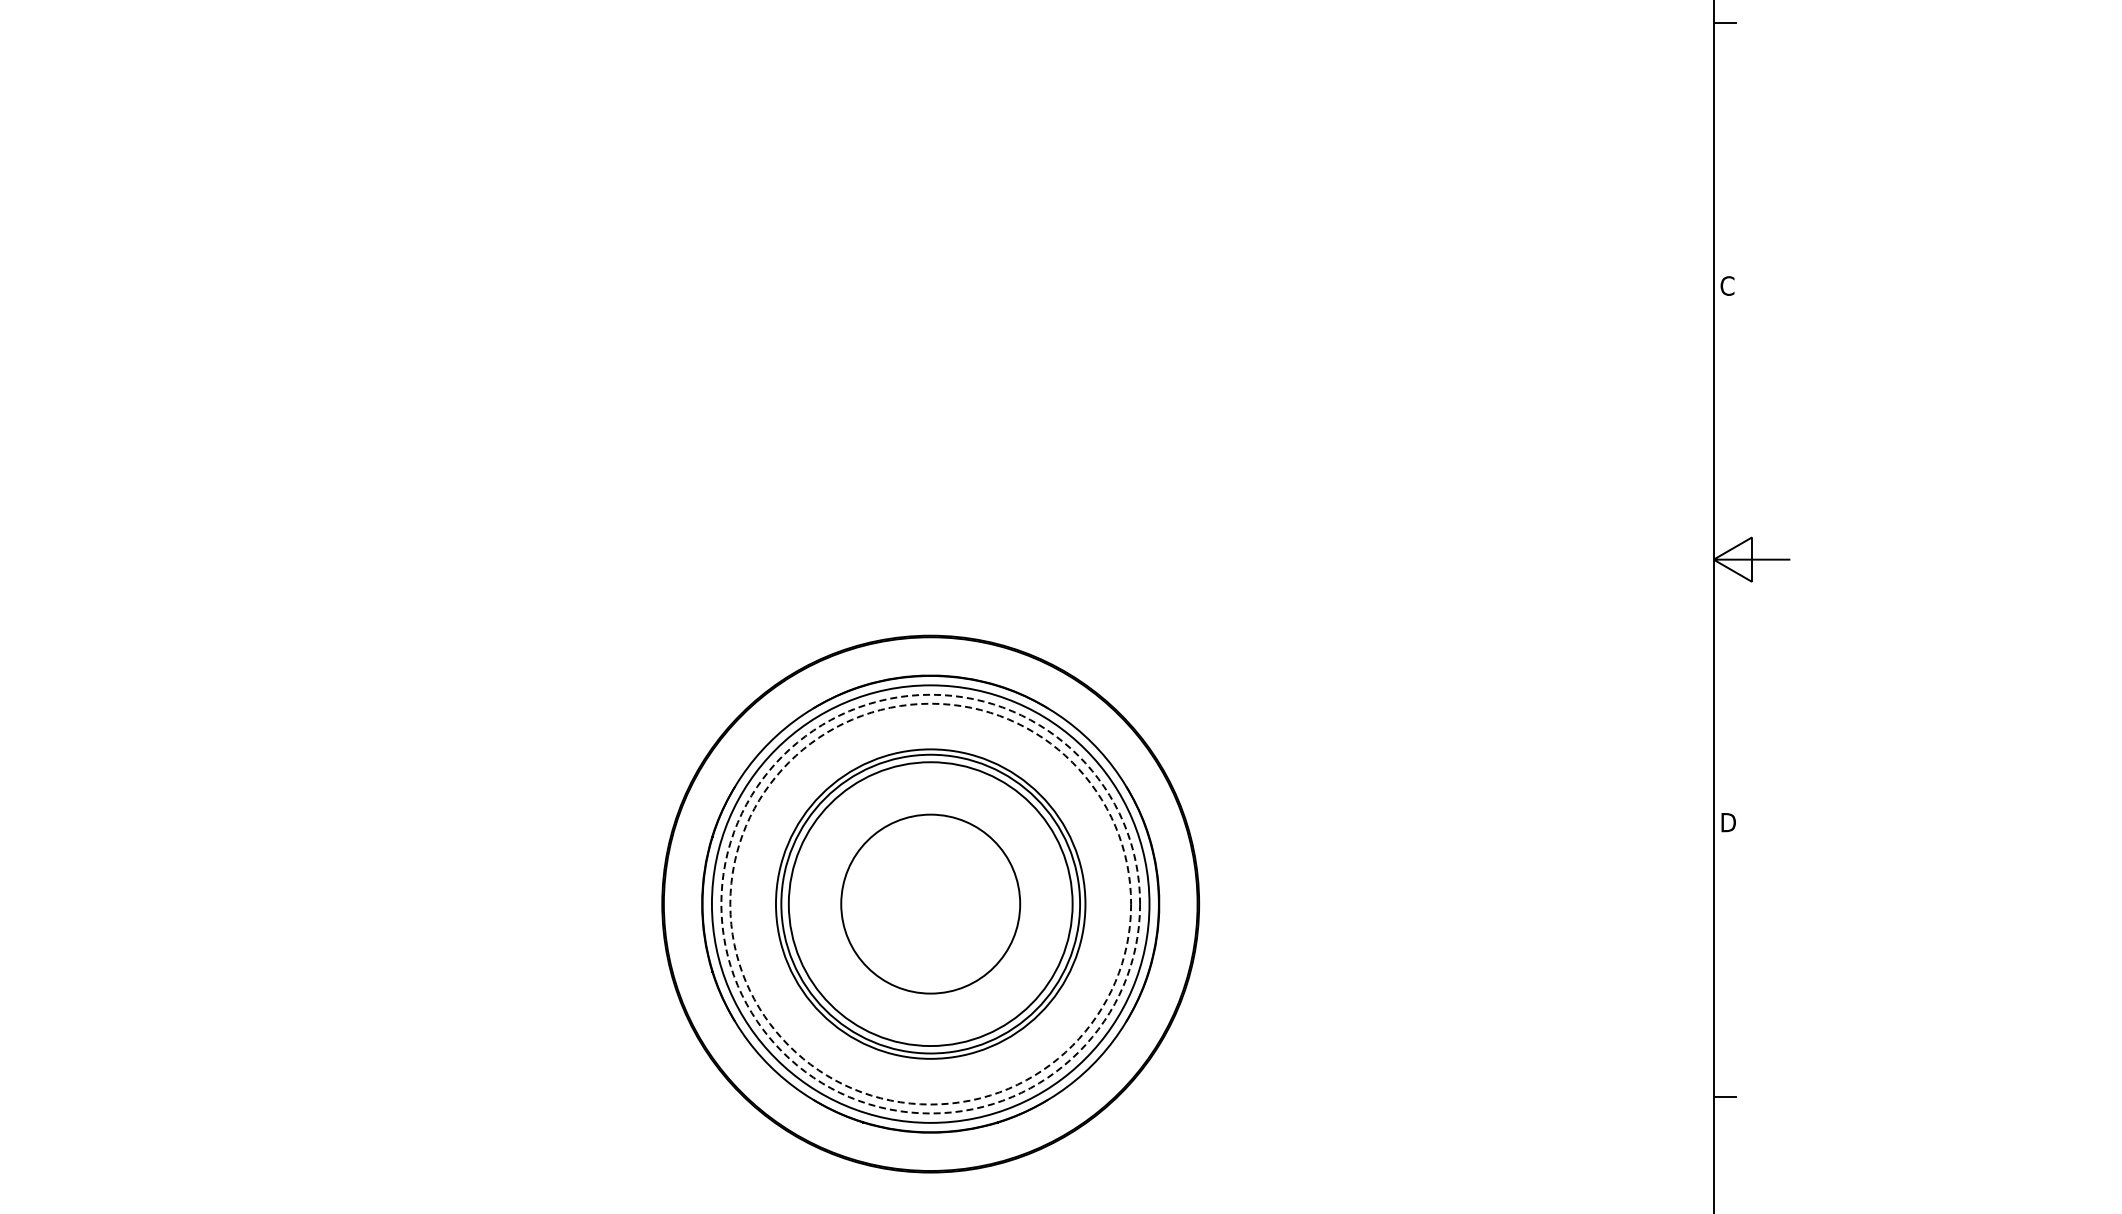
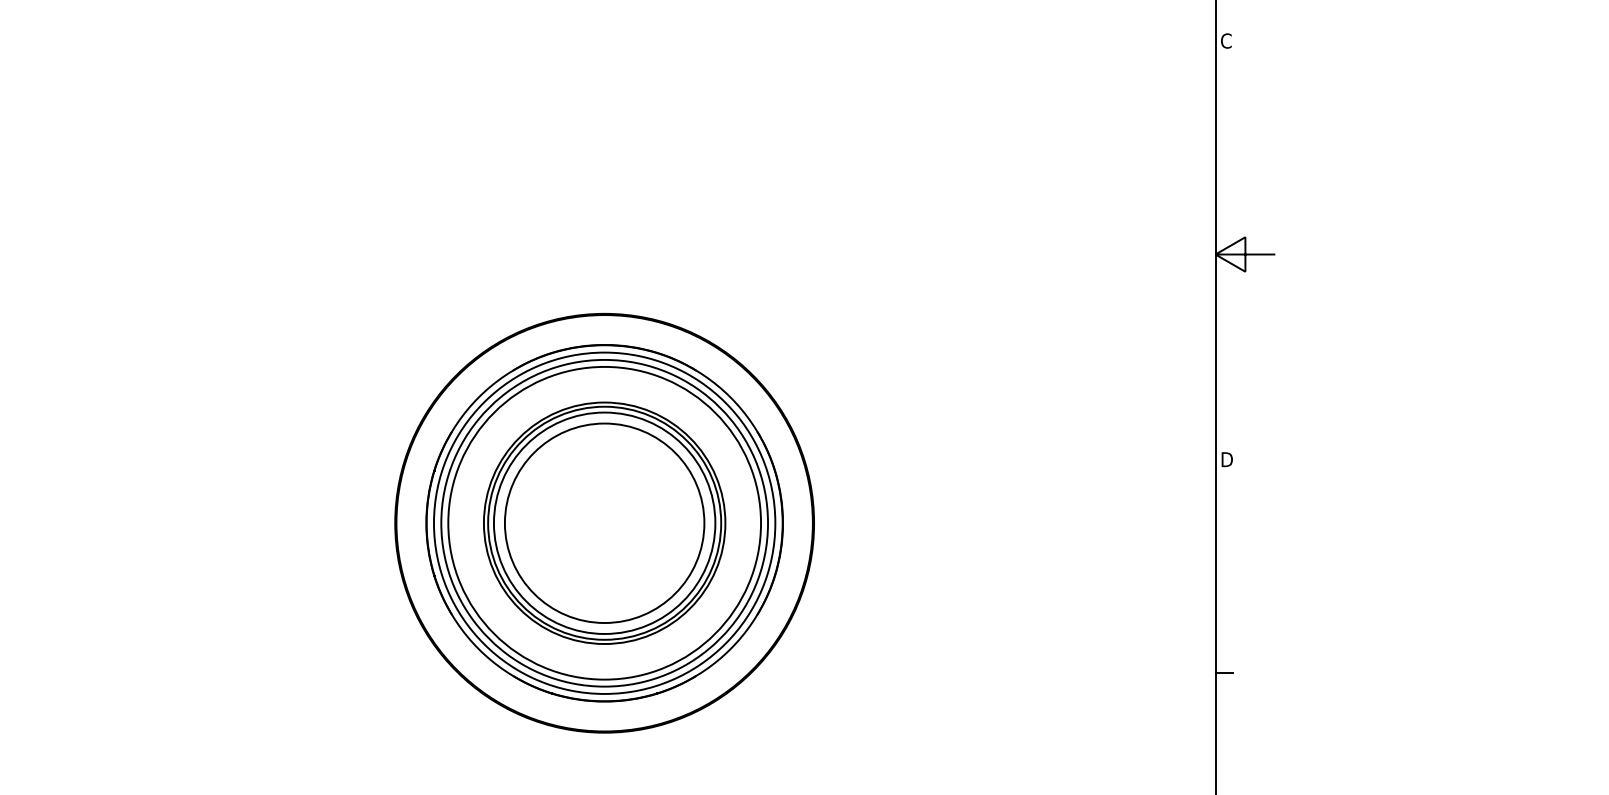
circle: (930, 903) -> (604, 522), dashed -> solid
circle: (930, 903) -> (604, 522), dashed -> solid
circle: (930, 903) -> (604, 522), size x1.43

